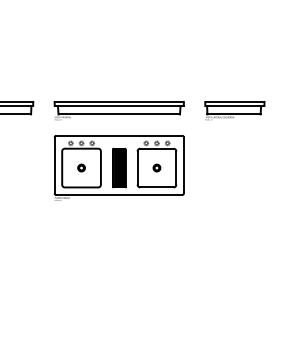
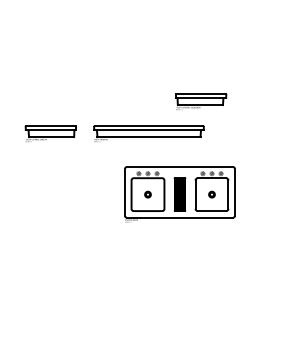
part: (235, 110) -> (201, 101), moved
part: (118, 167) -> (179, 194), moved

